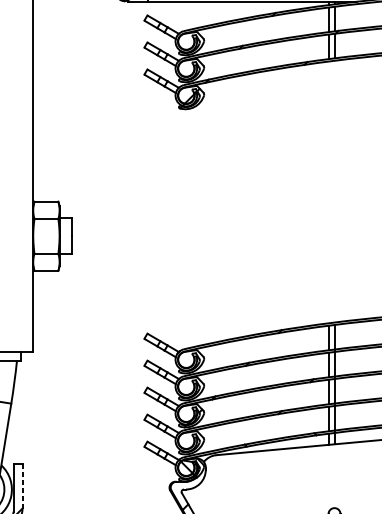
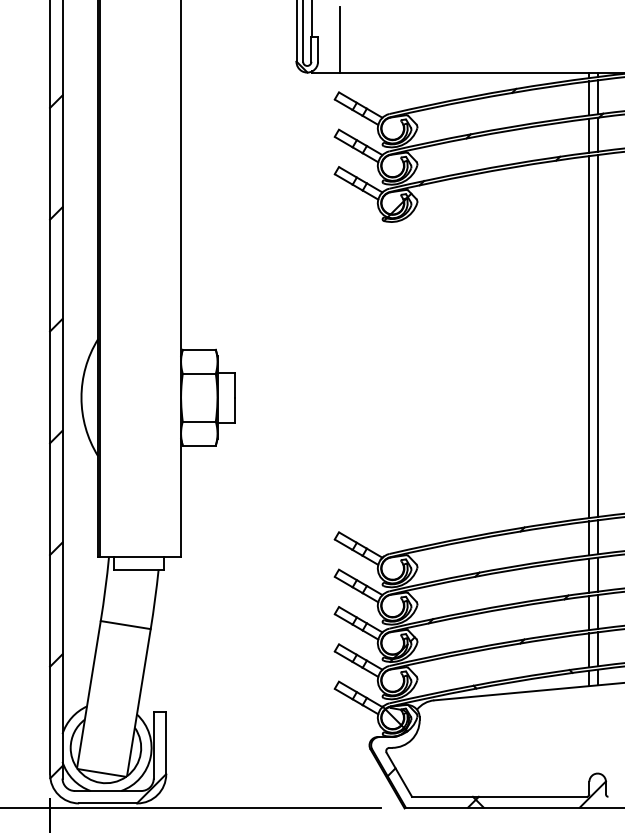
line: (334, 191) -> (597, 335), added
line: (328, 192) -> (589, 337), added
line: (22, 485) -> (166, 742), dashed -> solid

